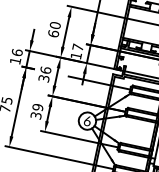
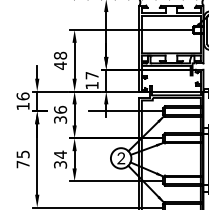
text: (54, 29) -> (60, 60), 60 -> 48
text: (37, 107) -> (60, 154), 39 -> 34
text: (87, 121) -> (121, 158), 6 -> 2

